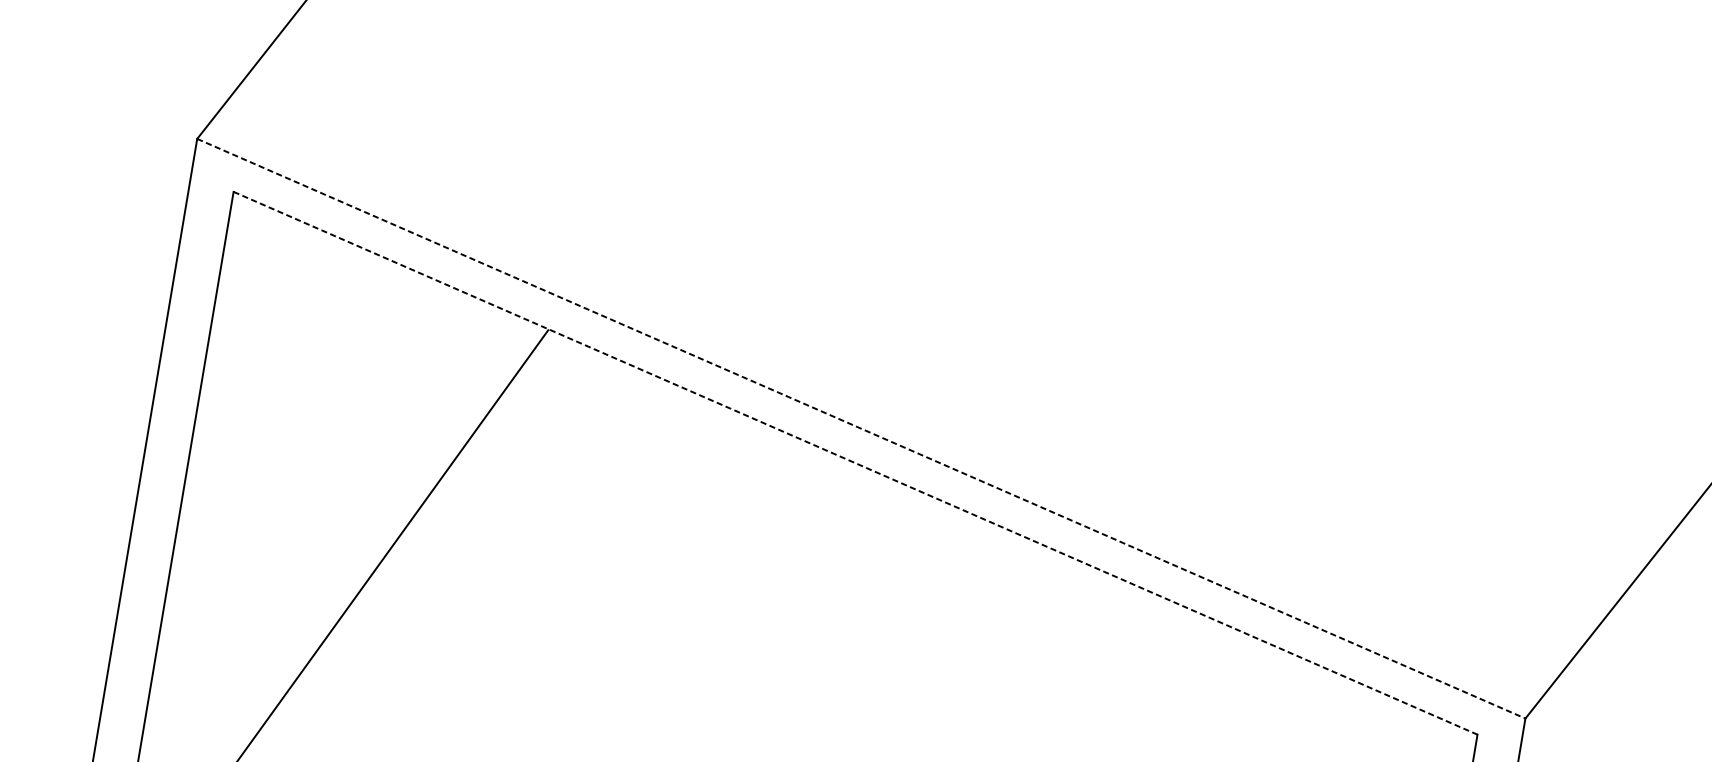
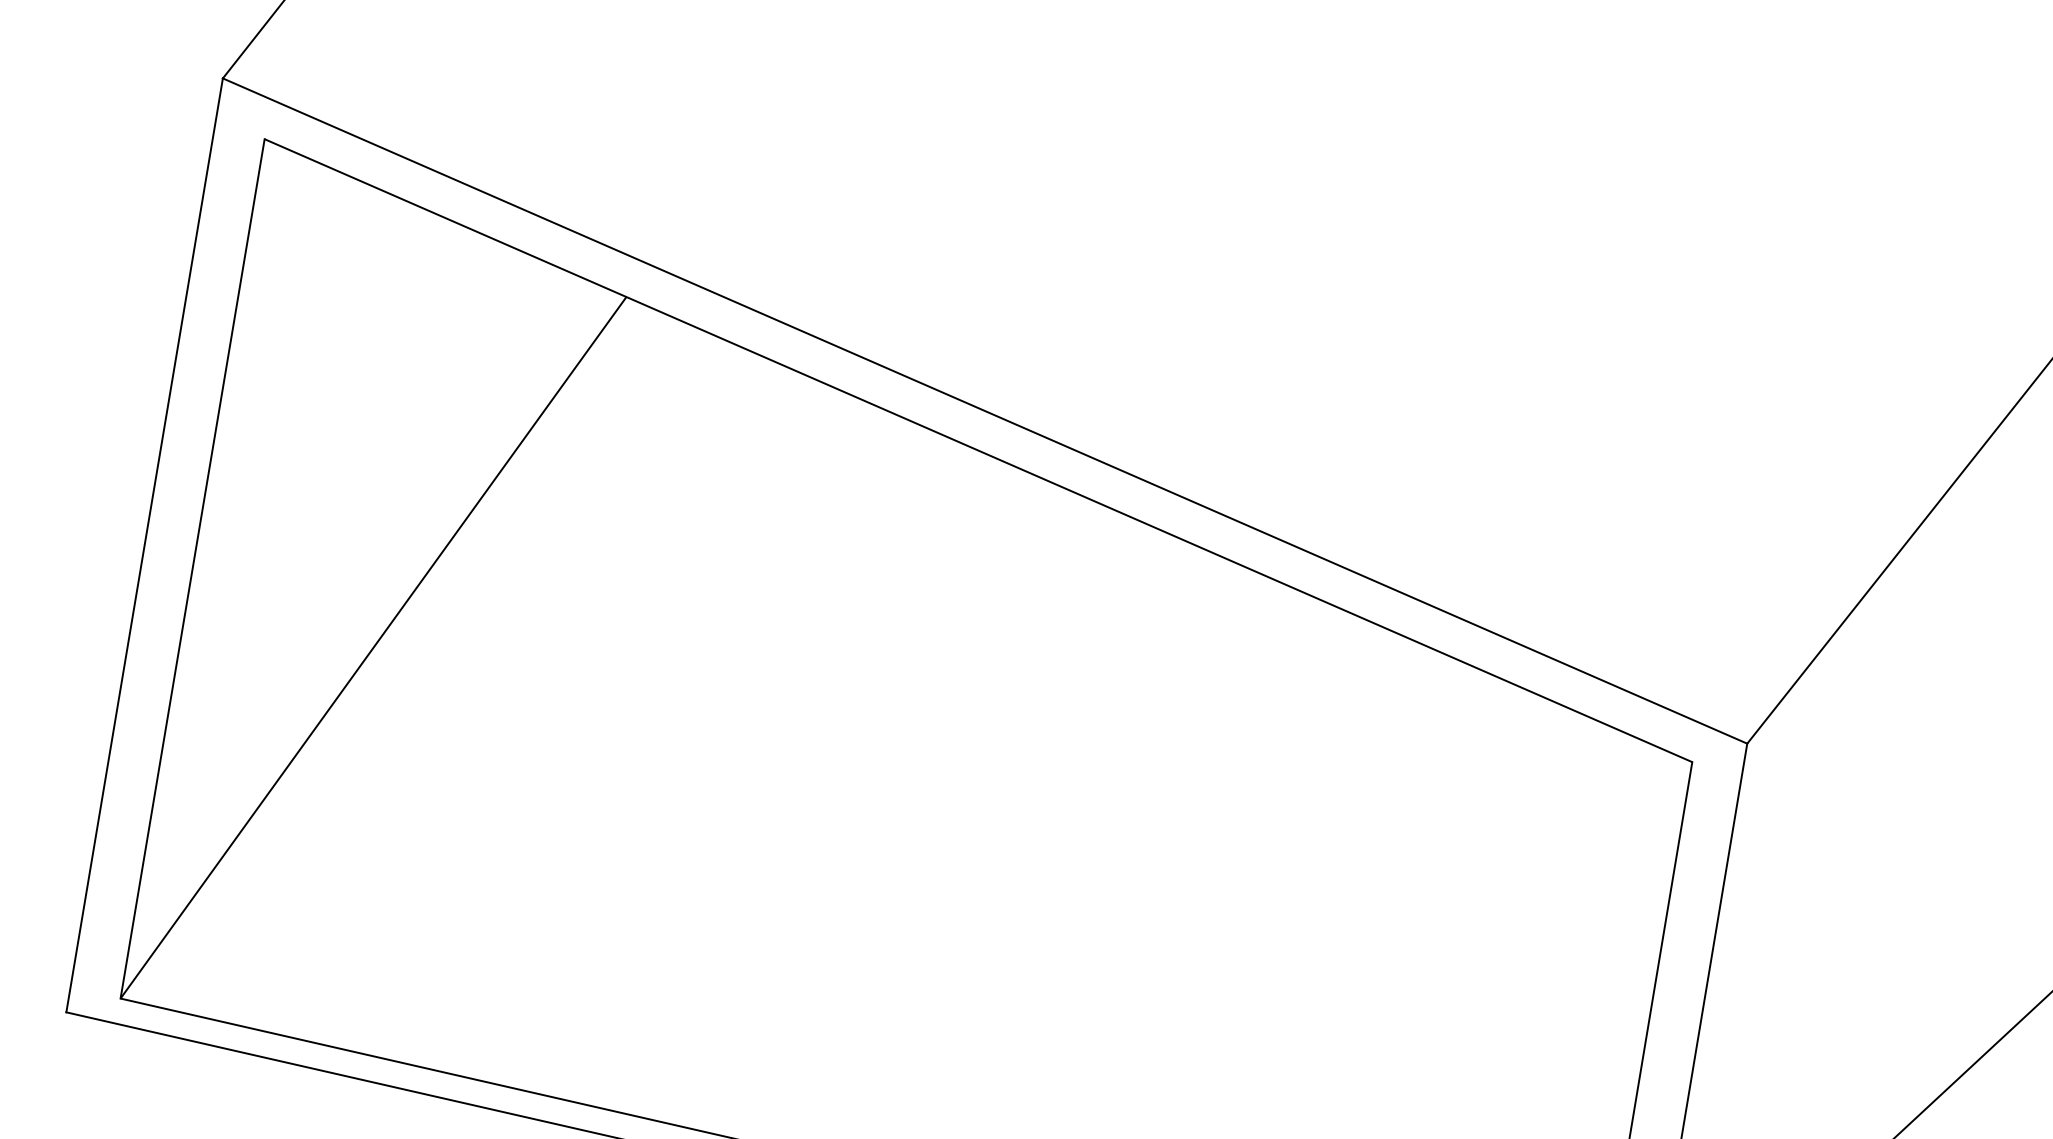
line: (861, 429) -> (985, 411), dashed -> solid
line: (855, 463) -> (978, 450), dashed -> solid

